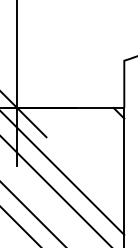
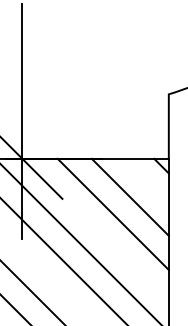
line: (96, 135) -> (130, 196), added
line: (83, 148) -> (113, 214), added

